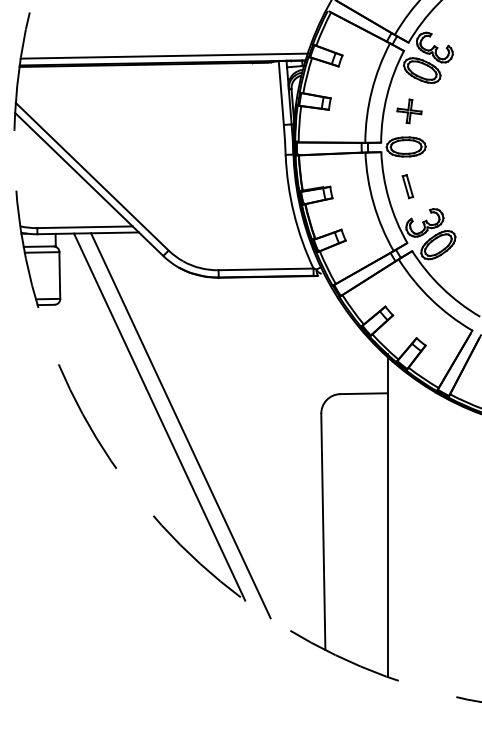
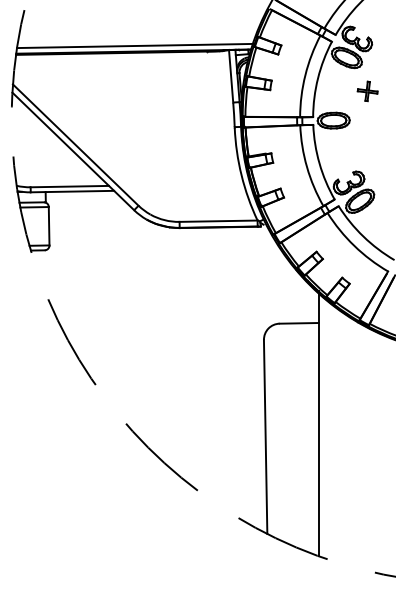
part: (409, 111) -> (367, 91), moved
part: (407, 186) -> (334, 153), removed
line: (159, 416) -> (131, 342), removed
line: (180, 425) -> (148, 349), removed

